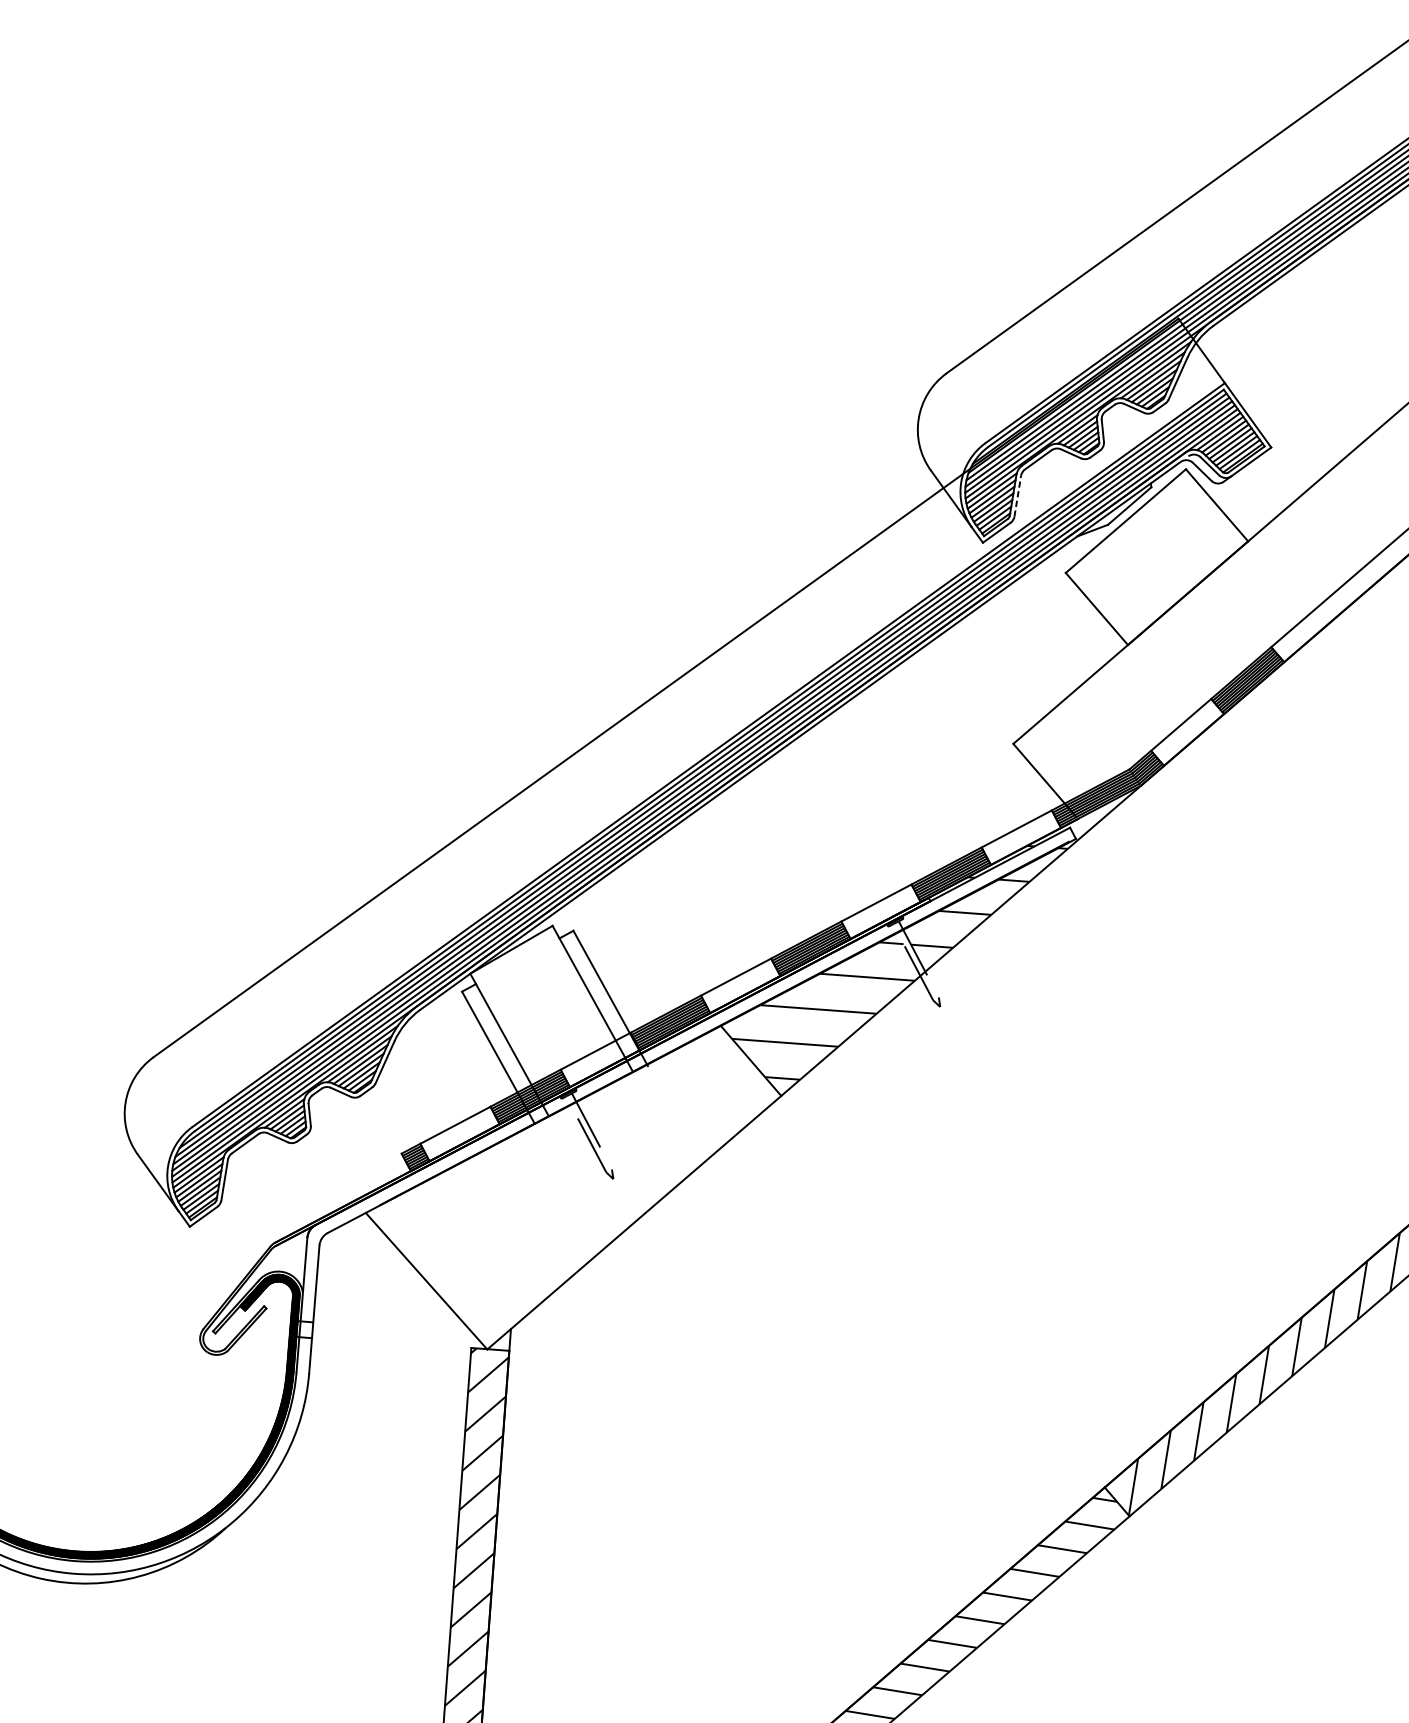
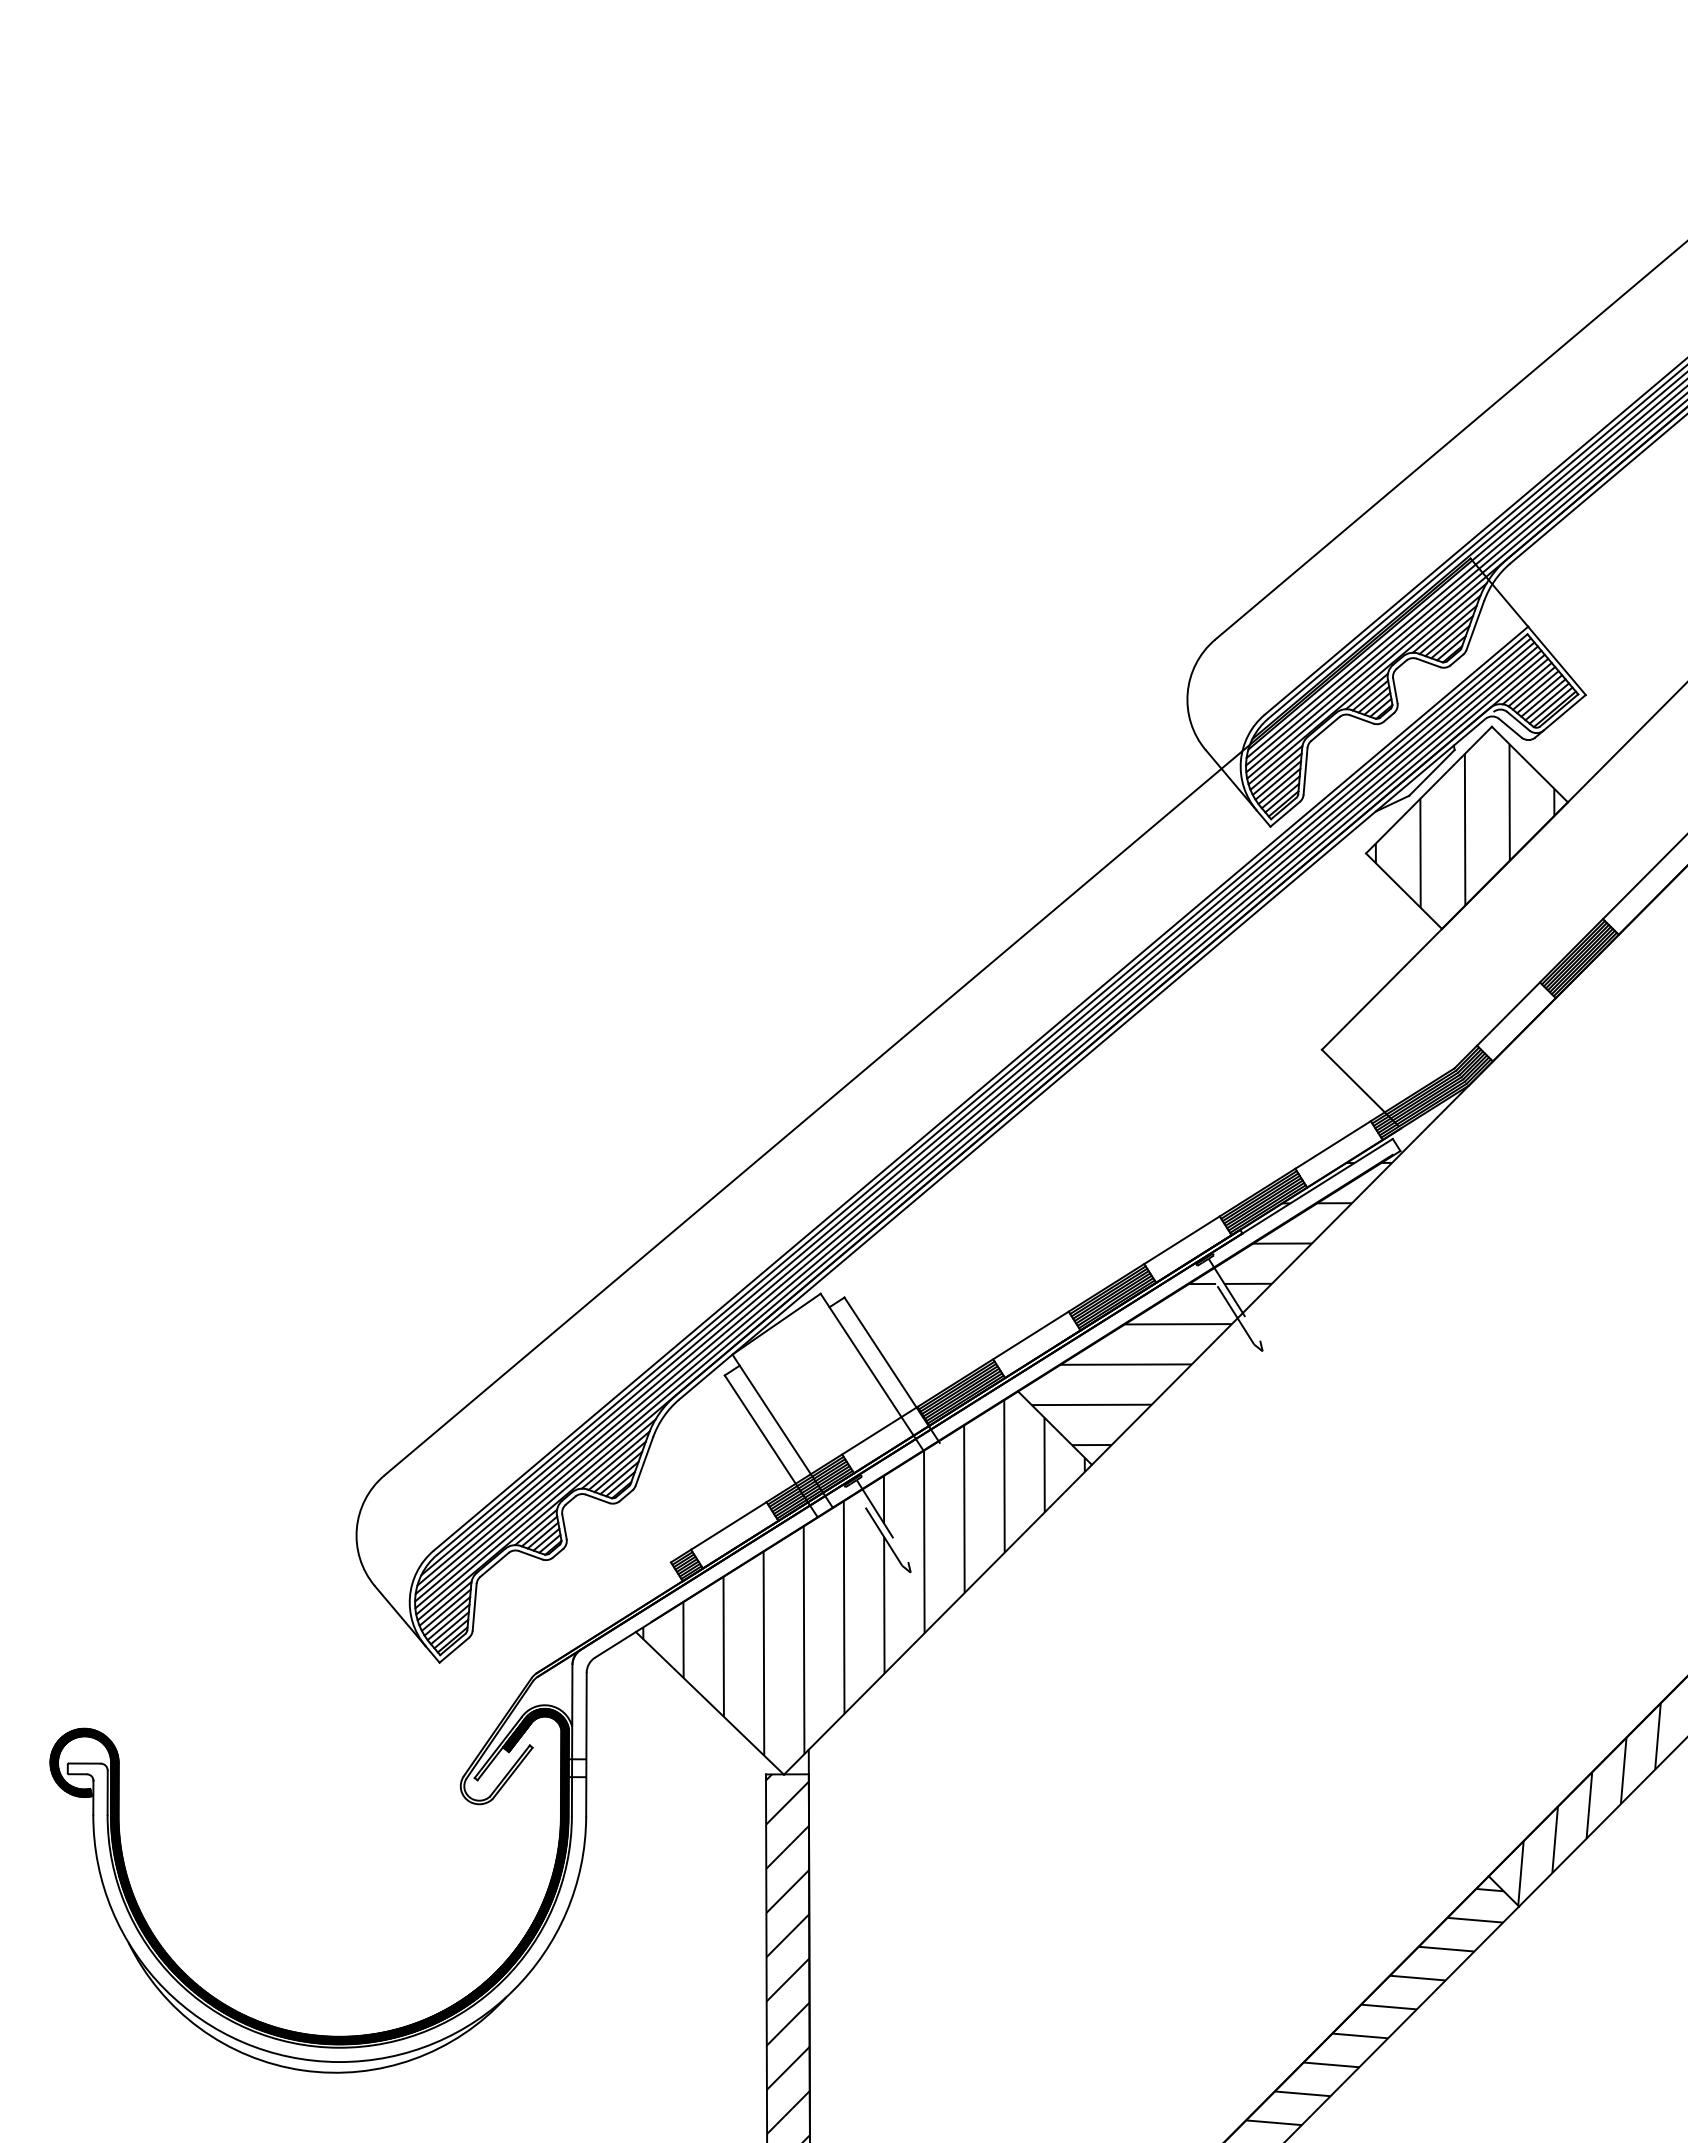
line: (1017, 495) -> (1305, 770), dashed -> solid
hatch: (1154, 554) -> (1464, 825), added
hatch: (571, 1180) -> (863, 1577), added

